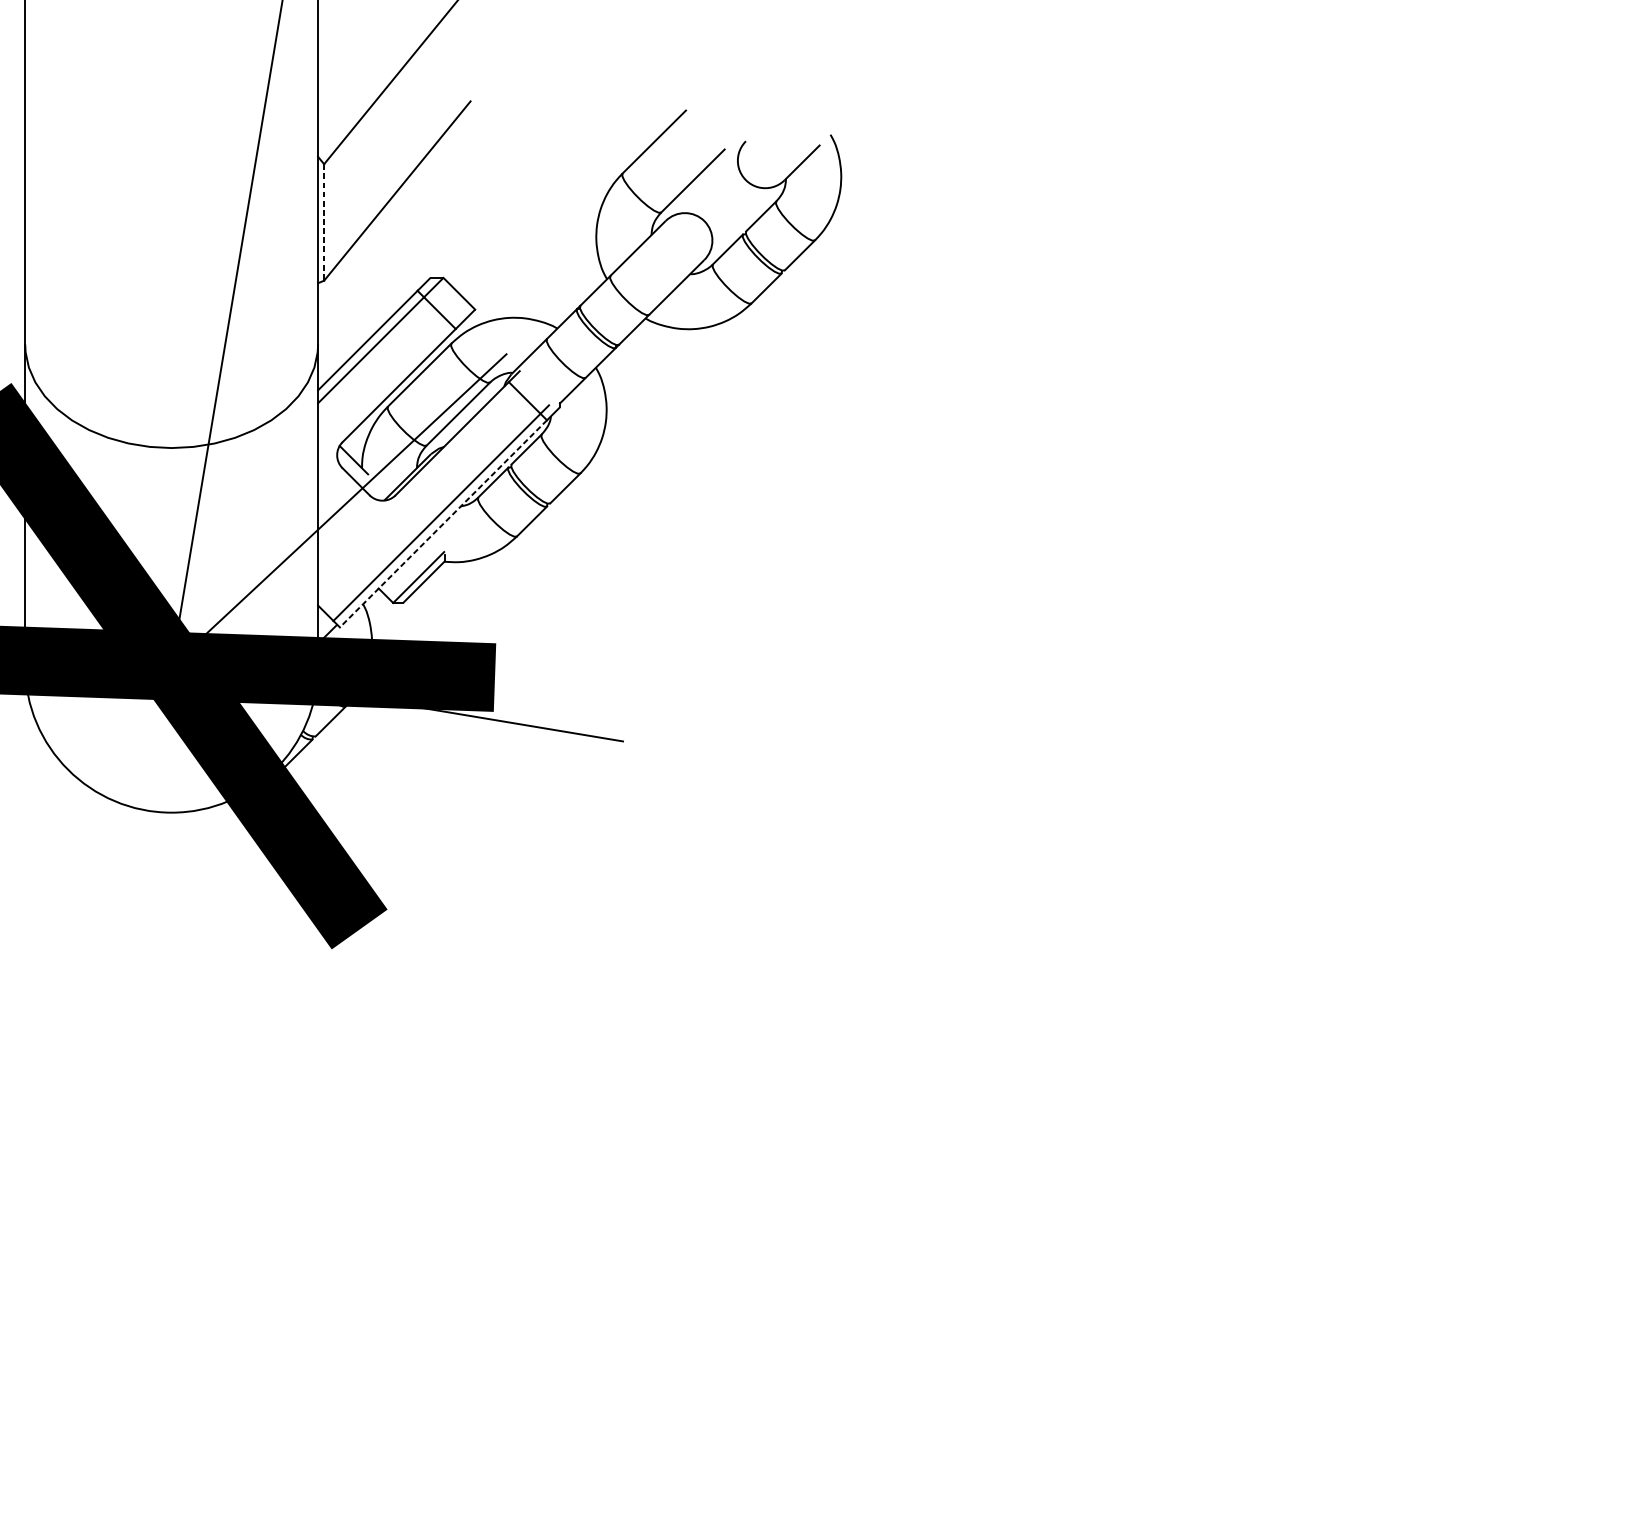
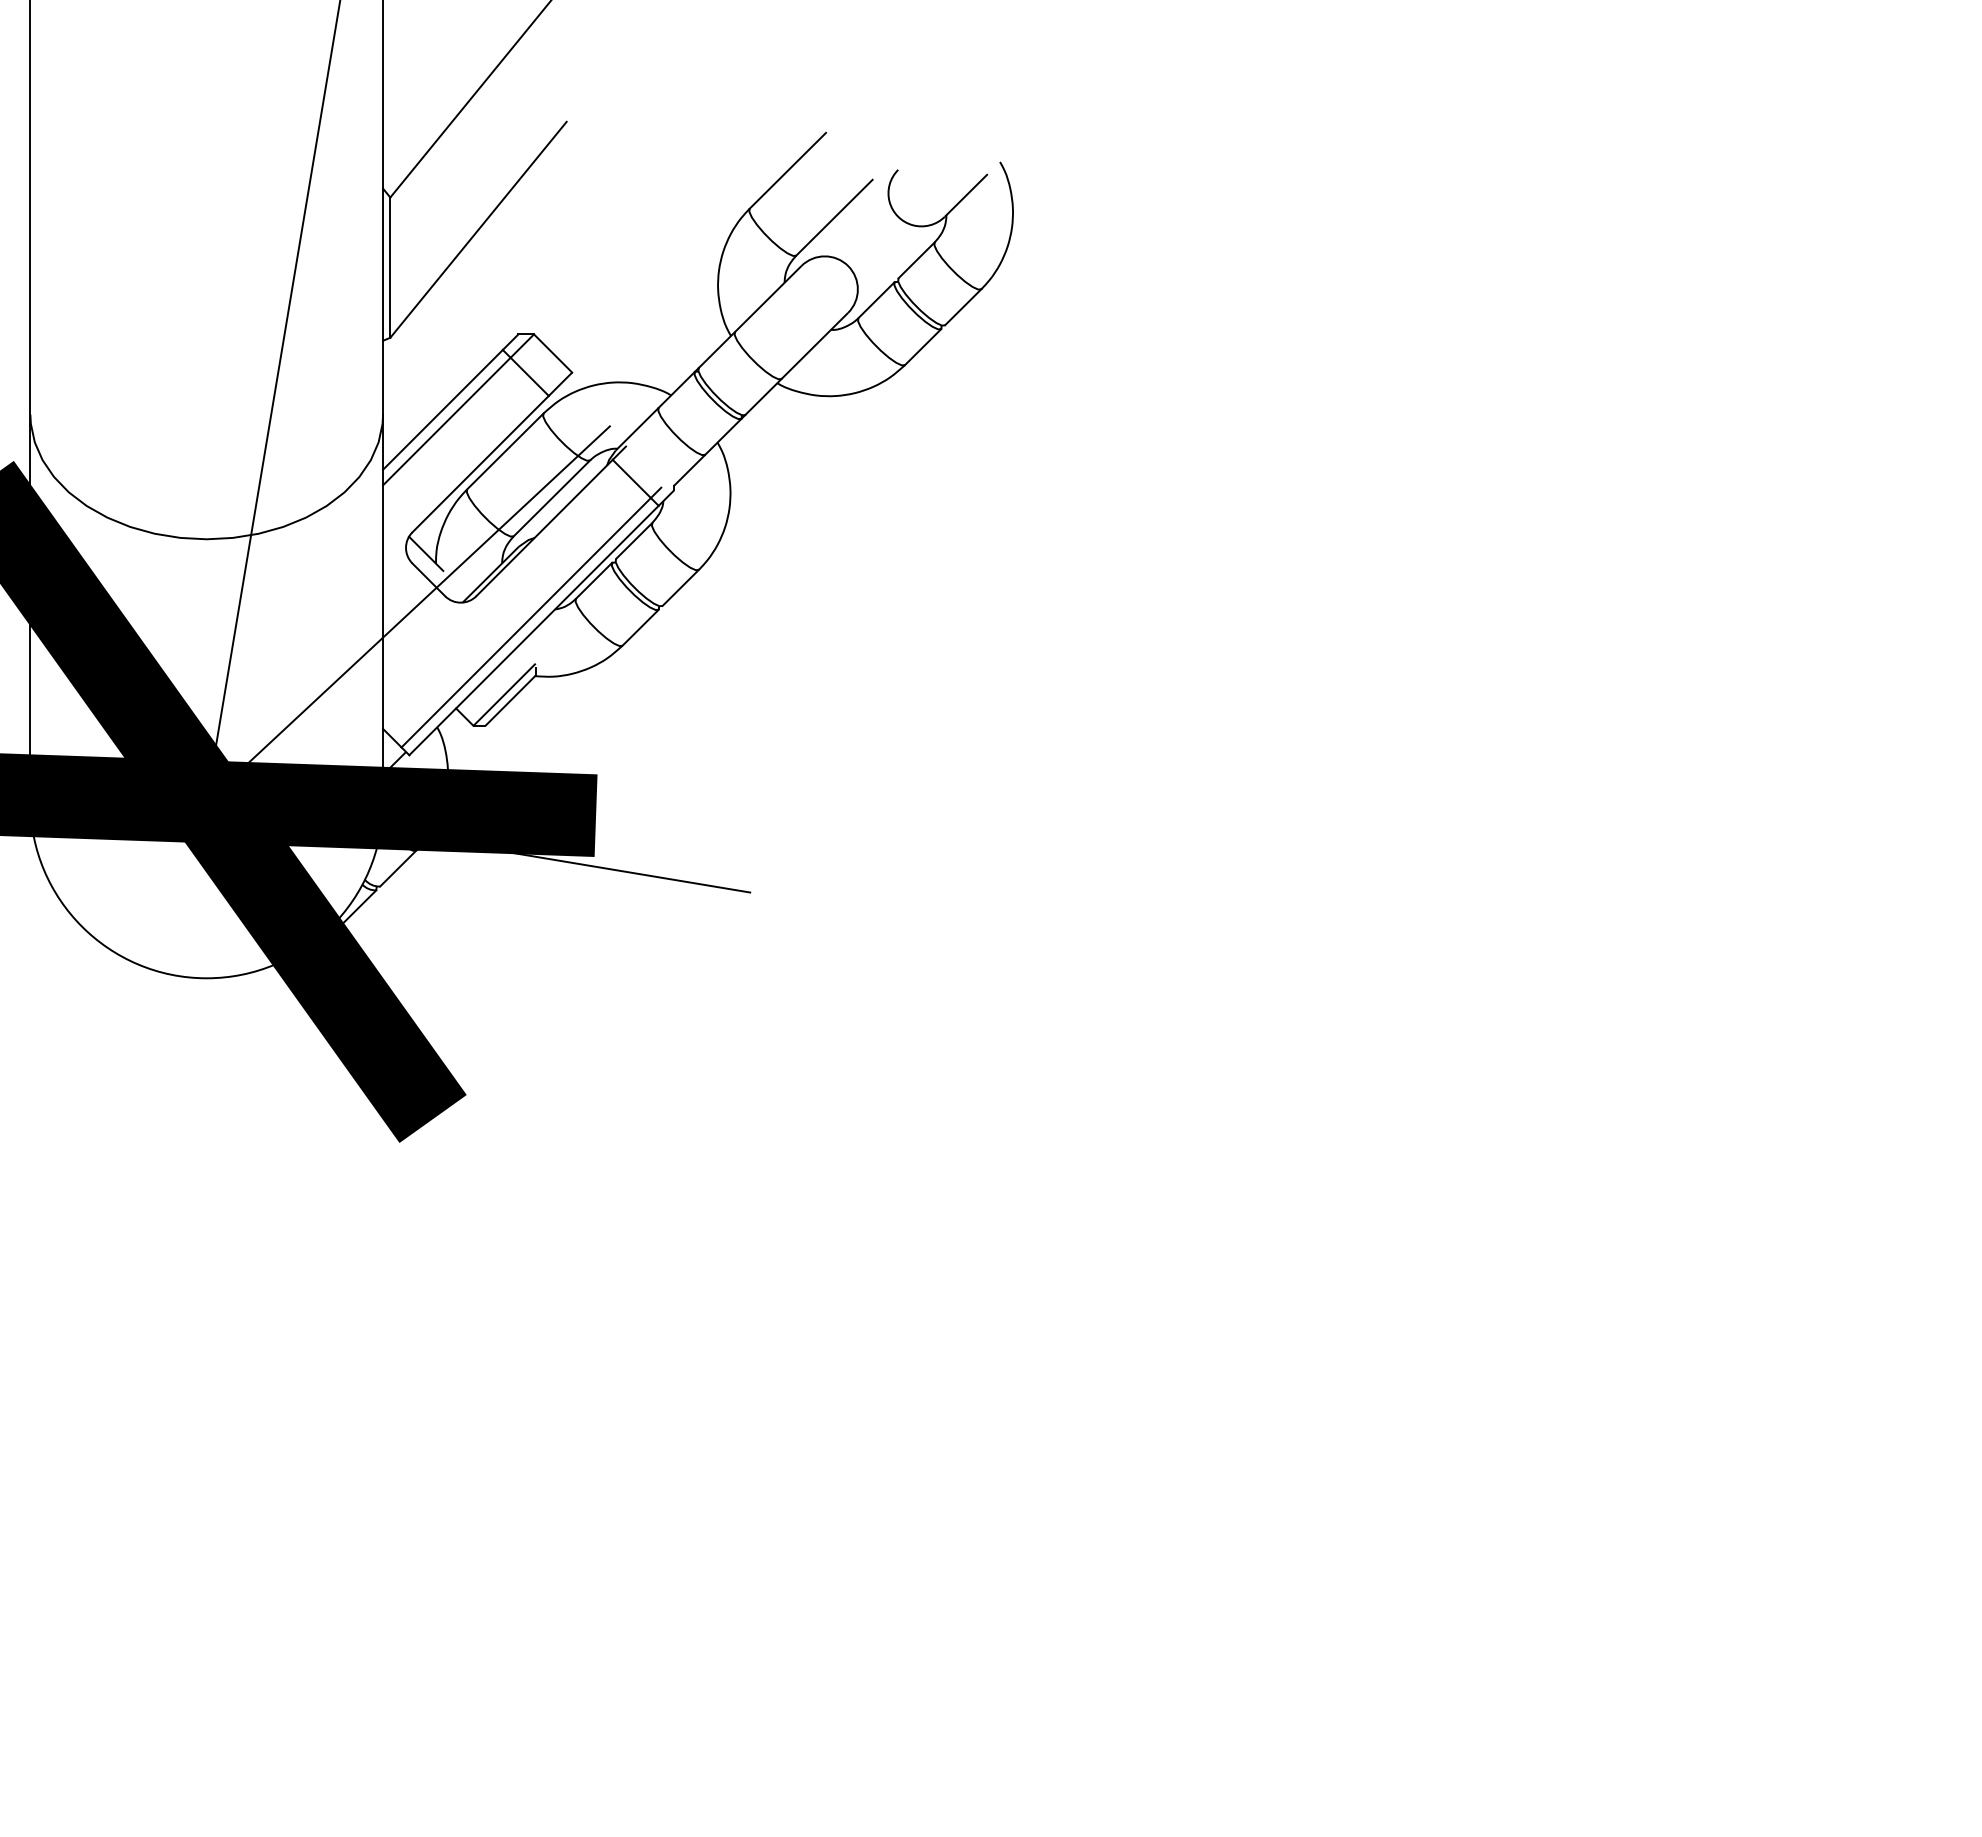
line: (324, 223) -> (390, 268), dashed -> solid
line: (443, 523) -> (533, 630), dashed -> solid

